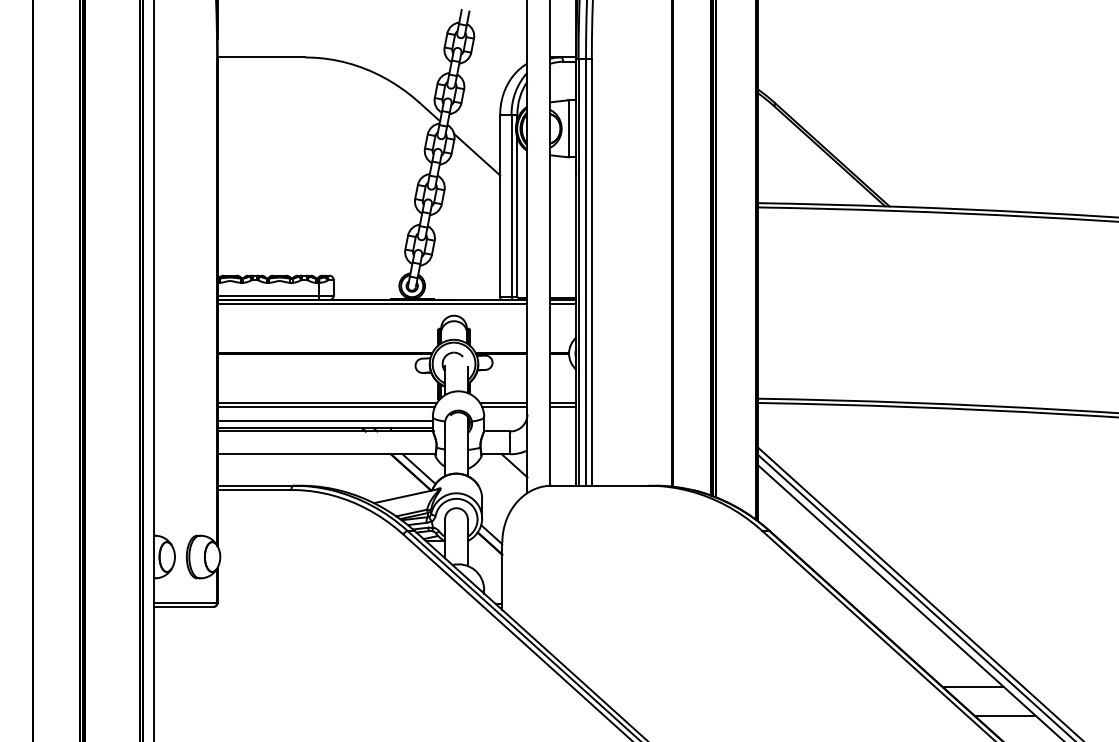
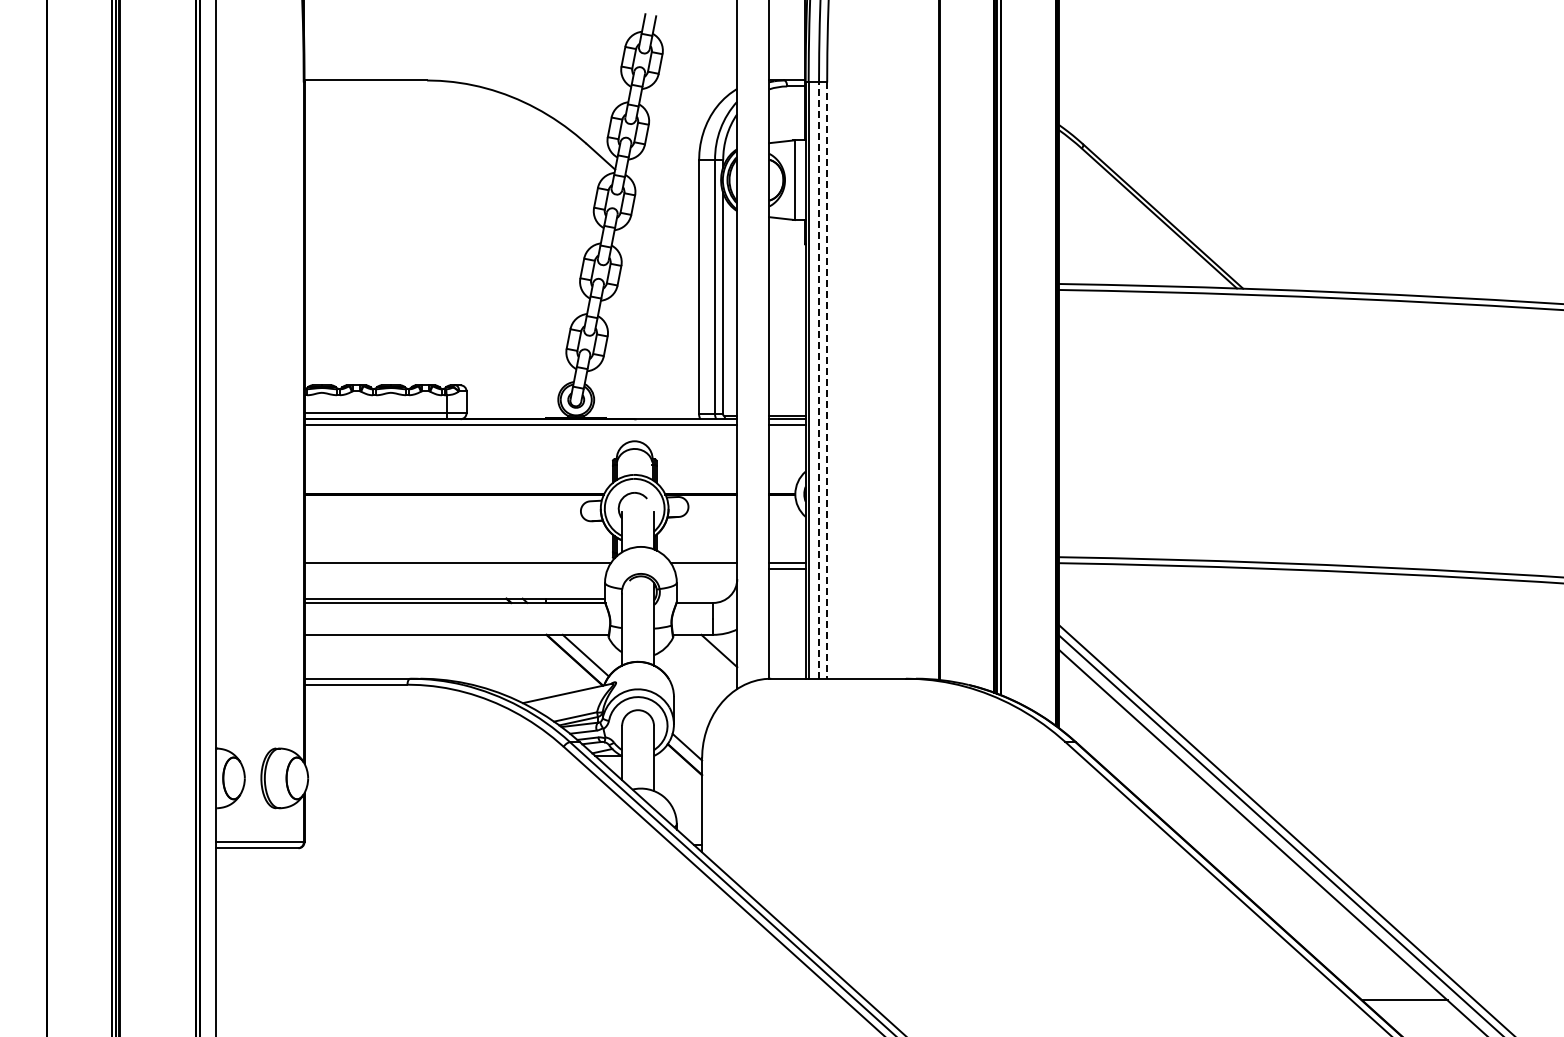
line: (476, 154) -> (666, 216), removed
line: (586, 272) -> (819, 380), solid -> dashed
line: (592, 272) -> (827, 381), solid -> dashed
line: (325, 407) -> (455, 569), removed
line: (504, 407) -> (705, 569), removed
line: (325, 421) -> (454, 588), removed
line: (973, 687) -> (1360, 960), removed

